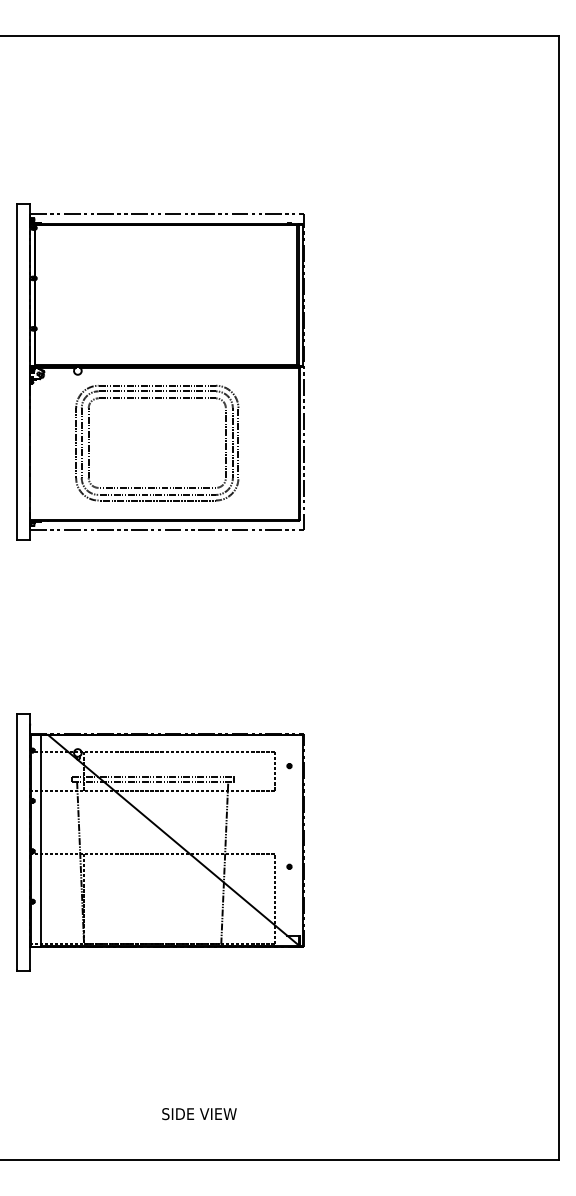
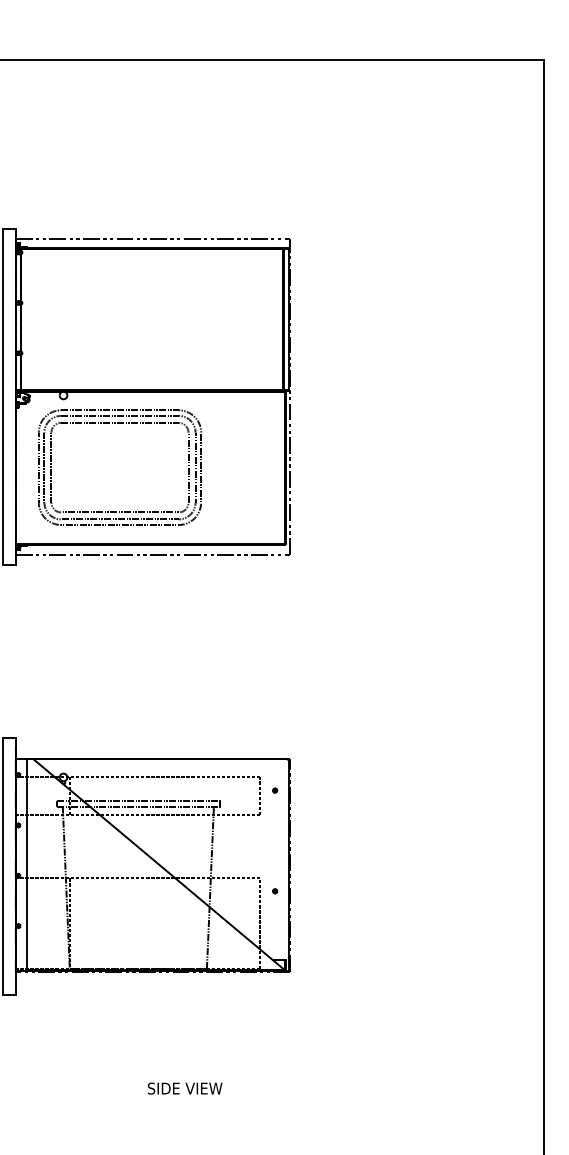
part: (157, 398) -> (120, 423), moved
text: (199, 1114) -> (185, 1089), moved

